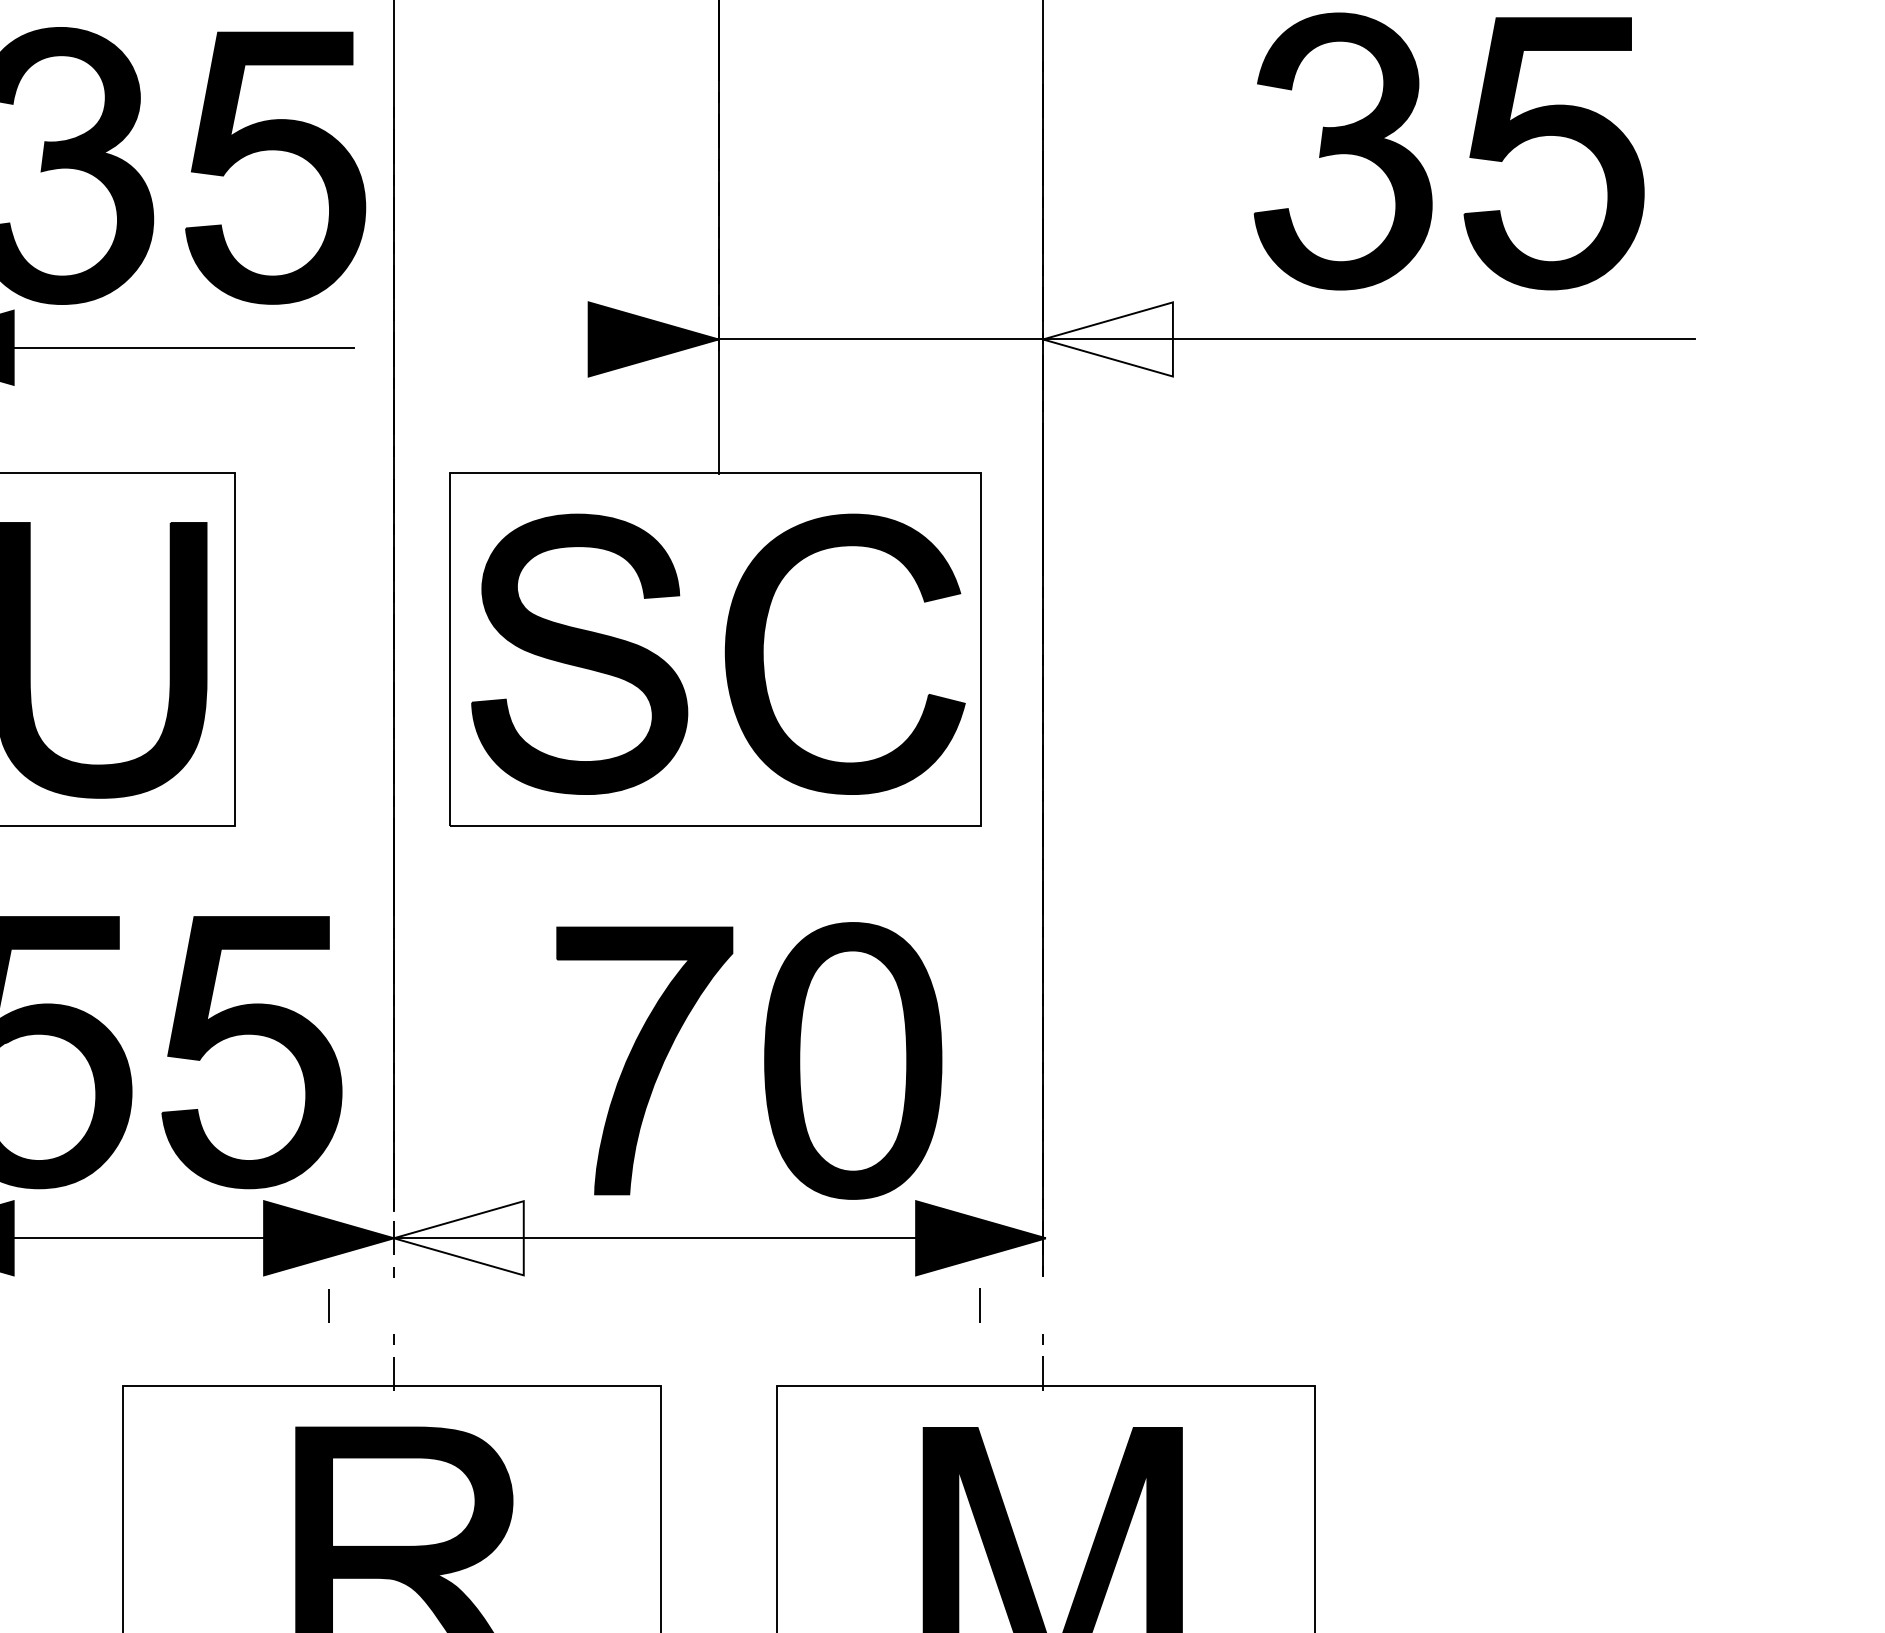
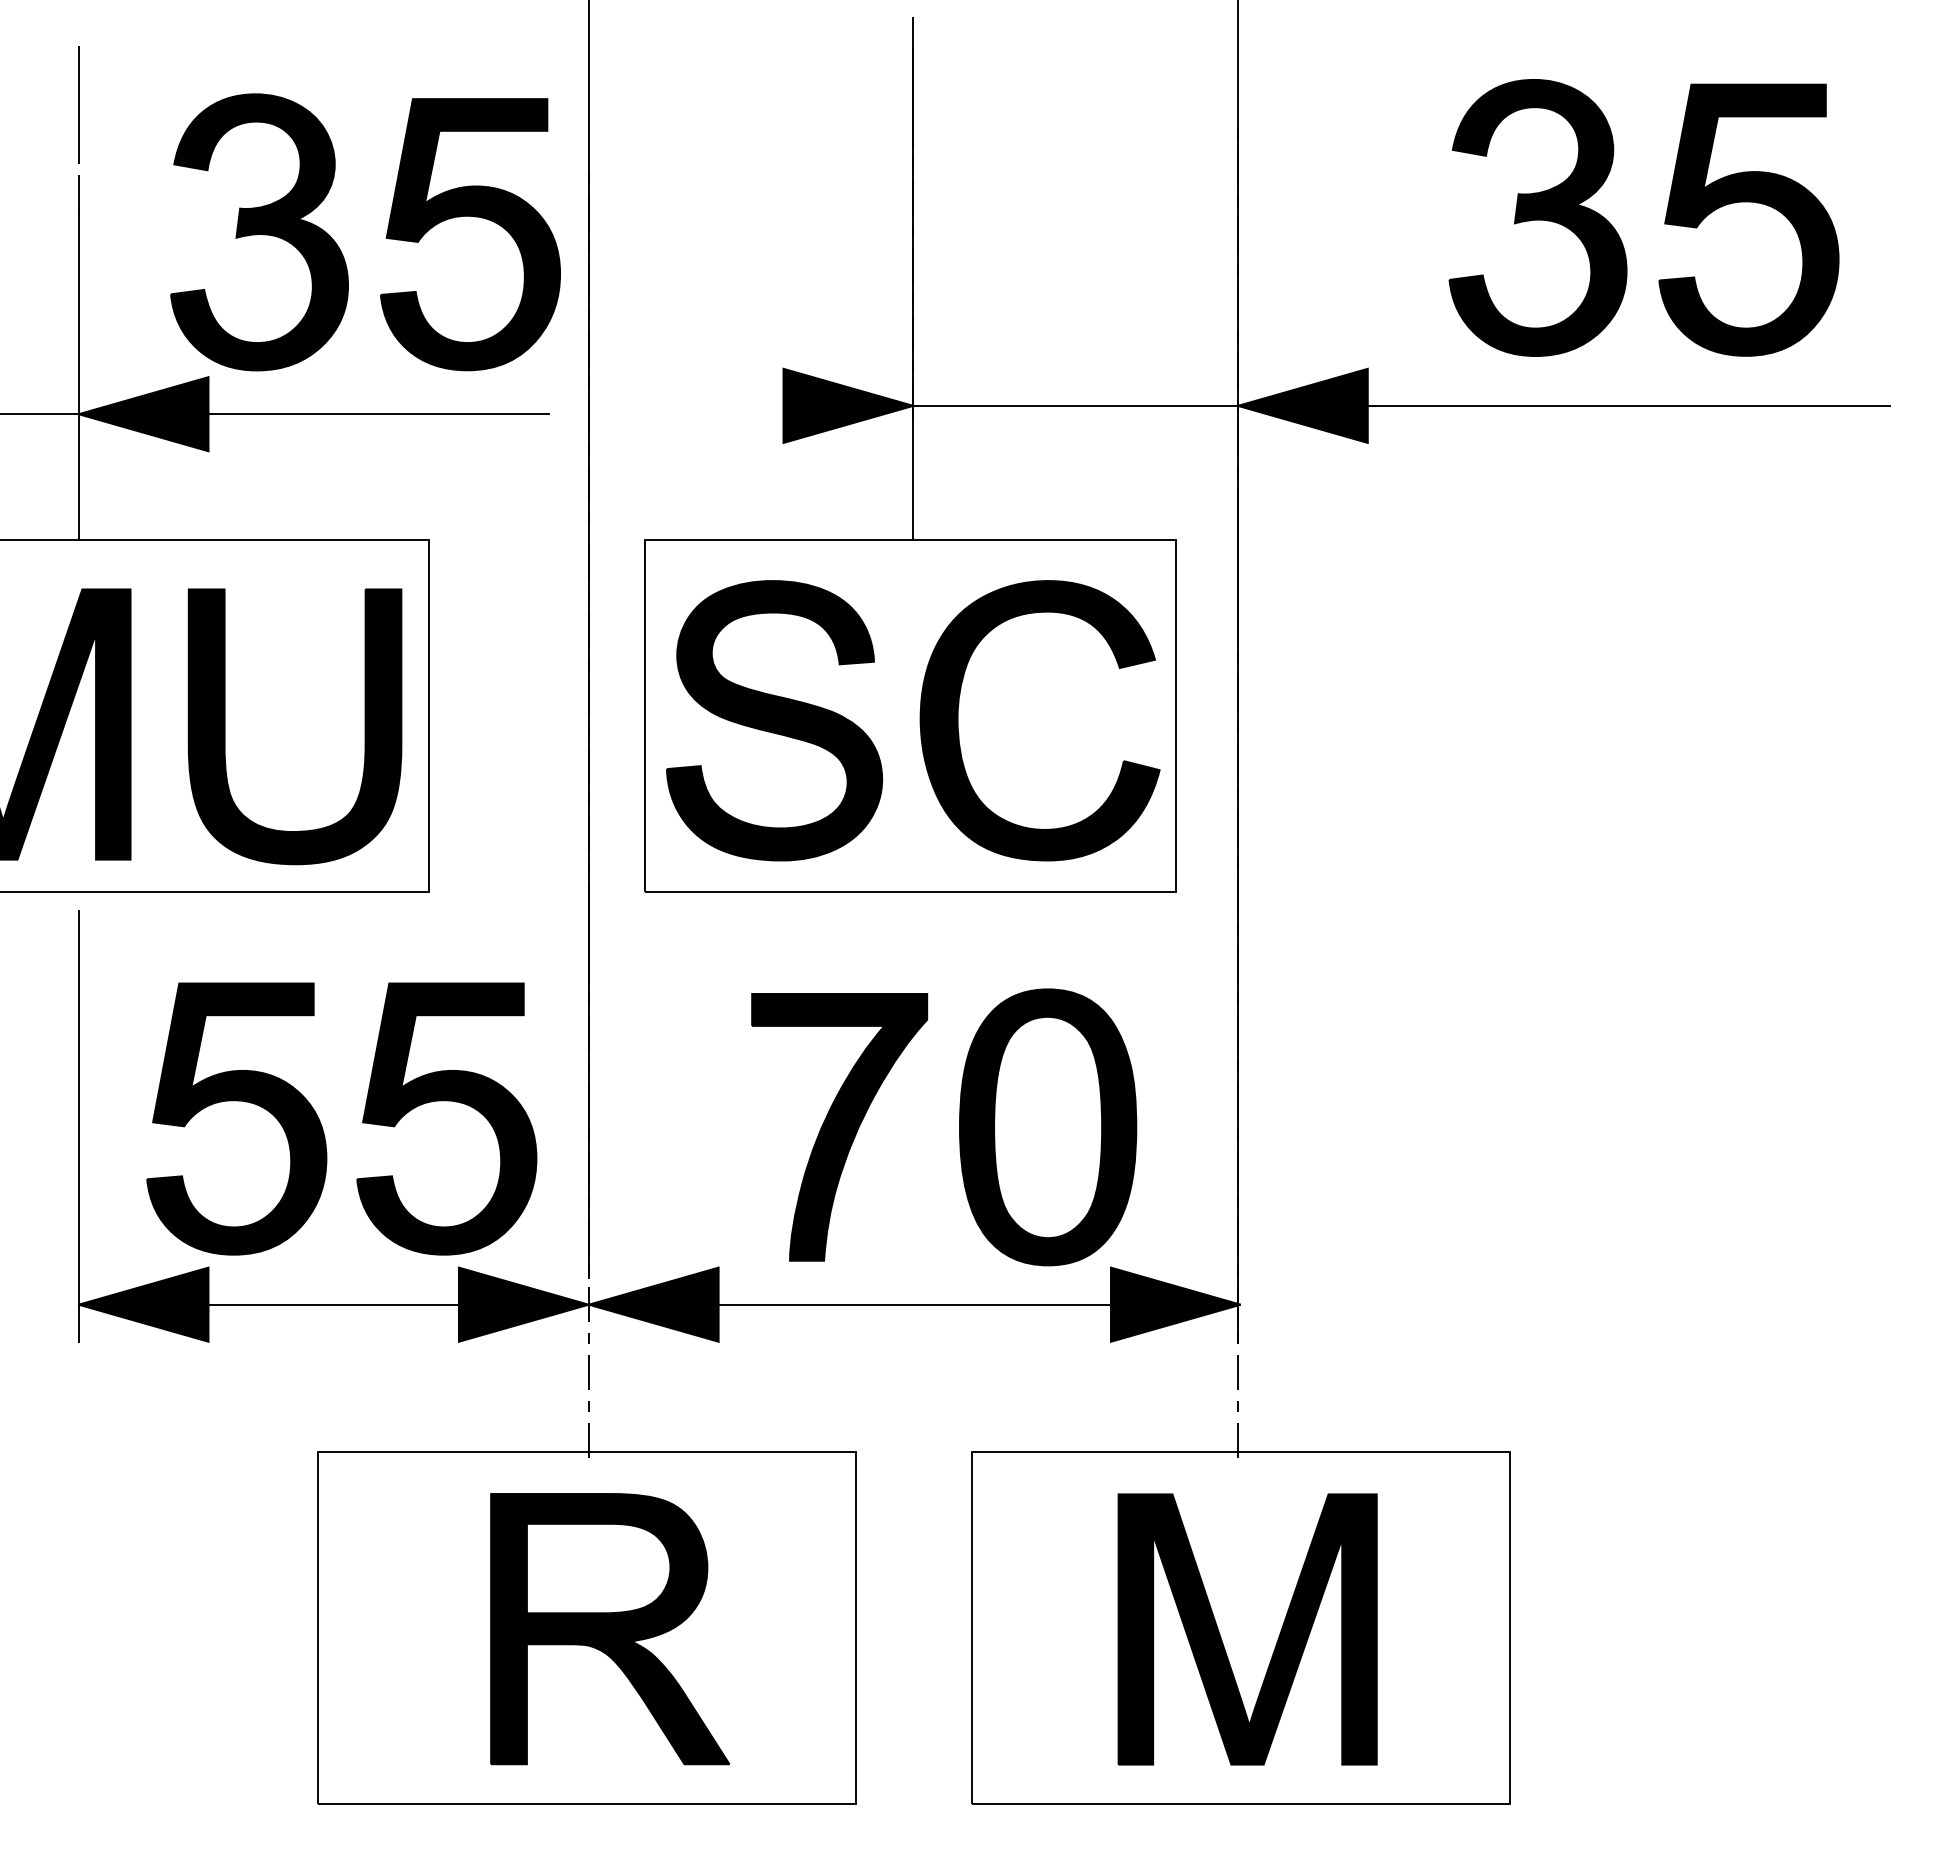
fill: (1107, 339) -> (1302, 405), added
fill: (458, 1238) -> (653, 1304), added
line: (328, 1306) -> (588, 1372), moved
line: (979, 1306) -> (1237, 1372), moved

